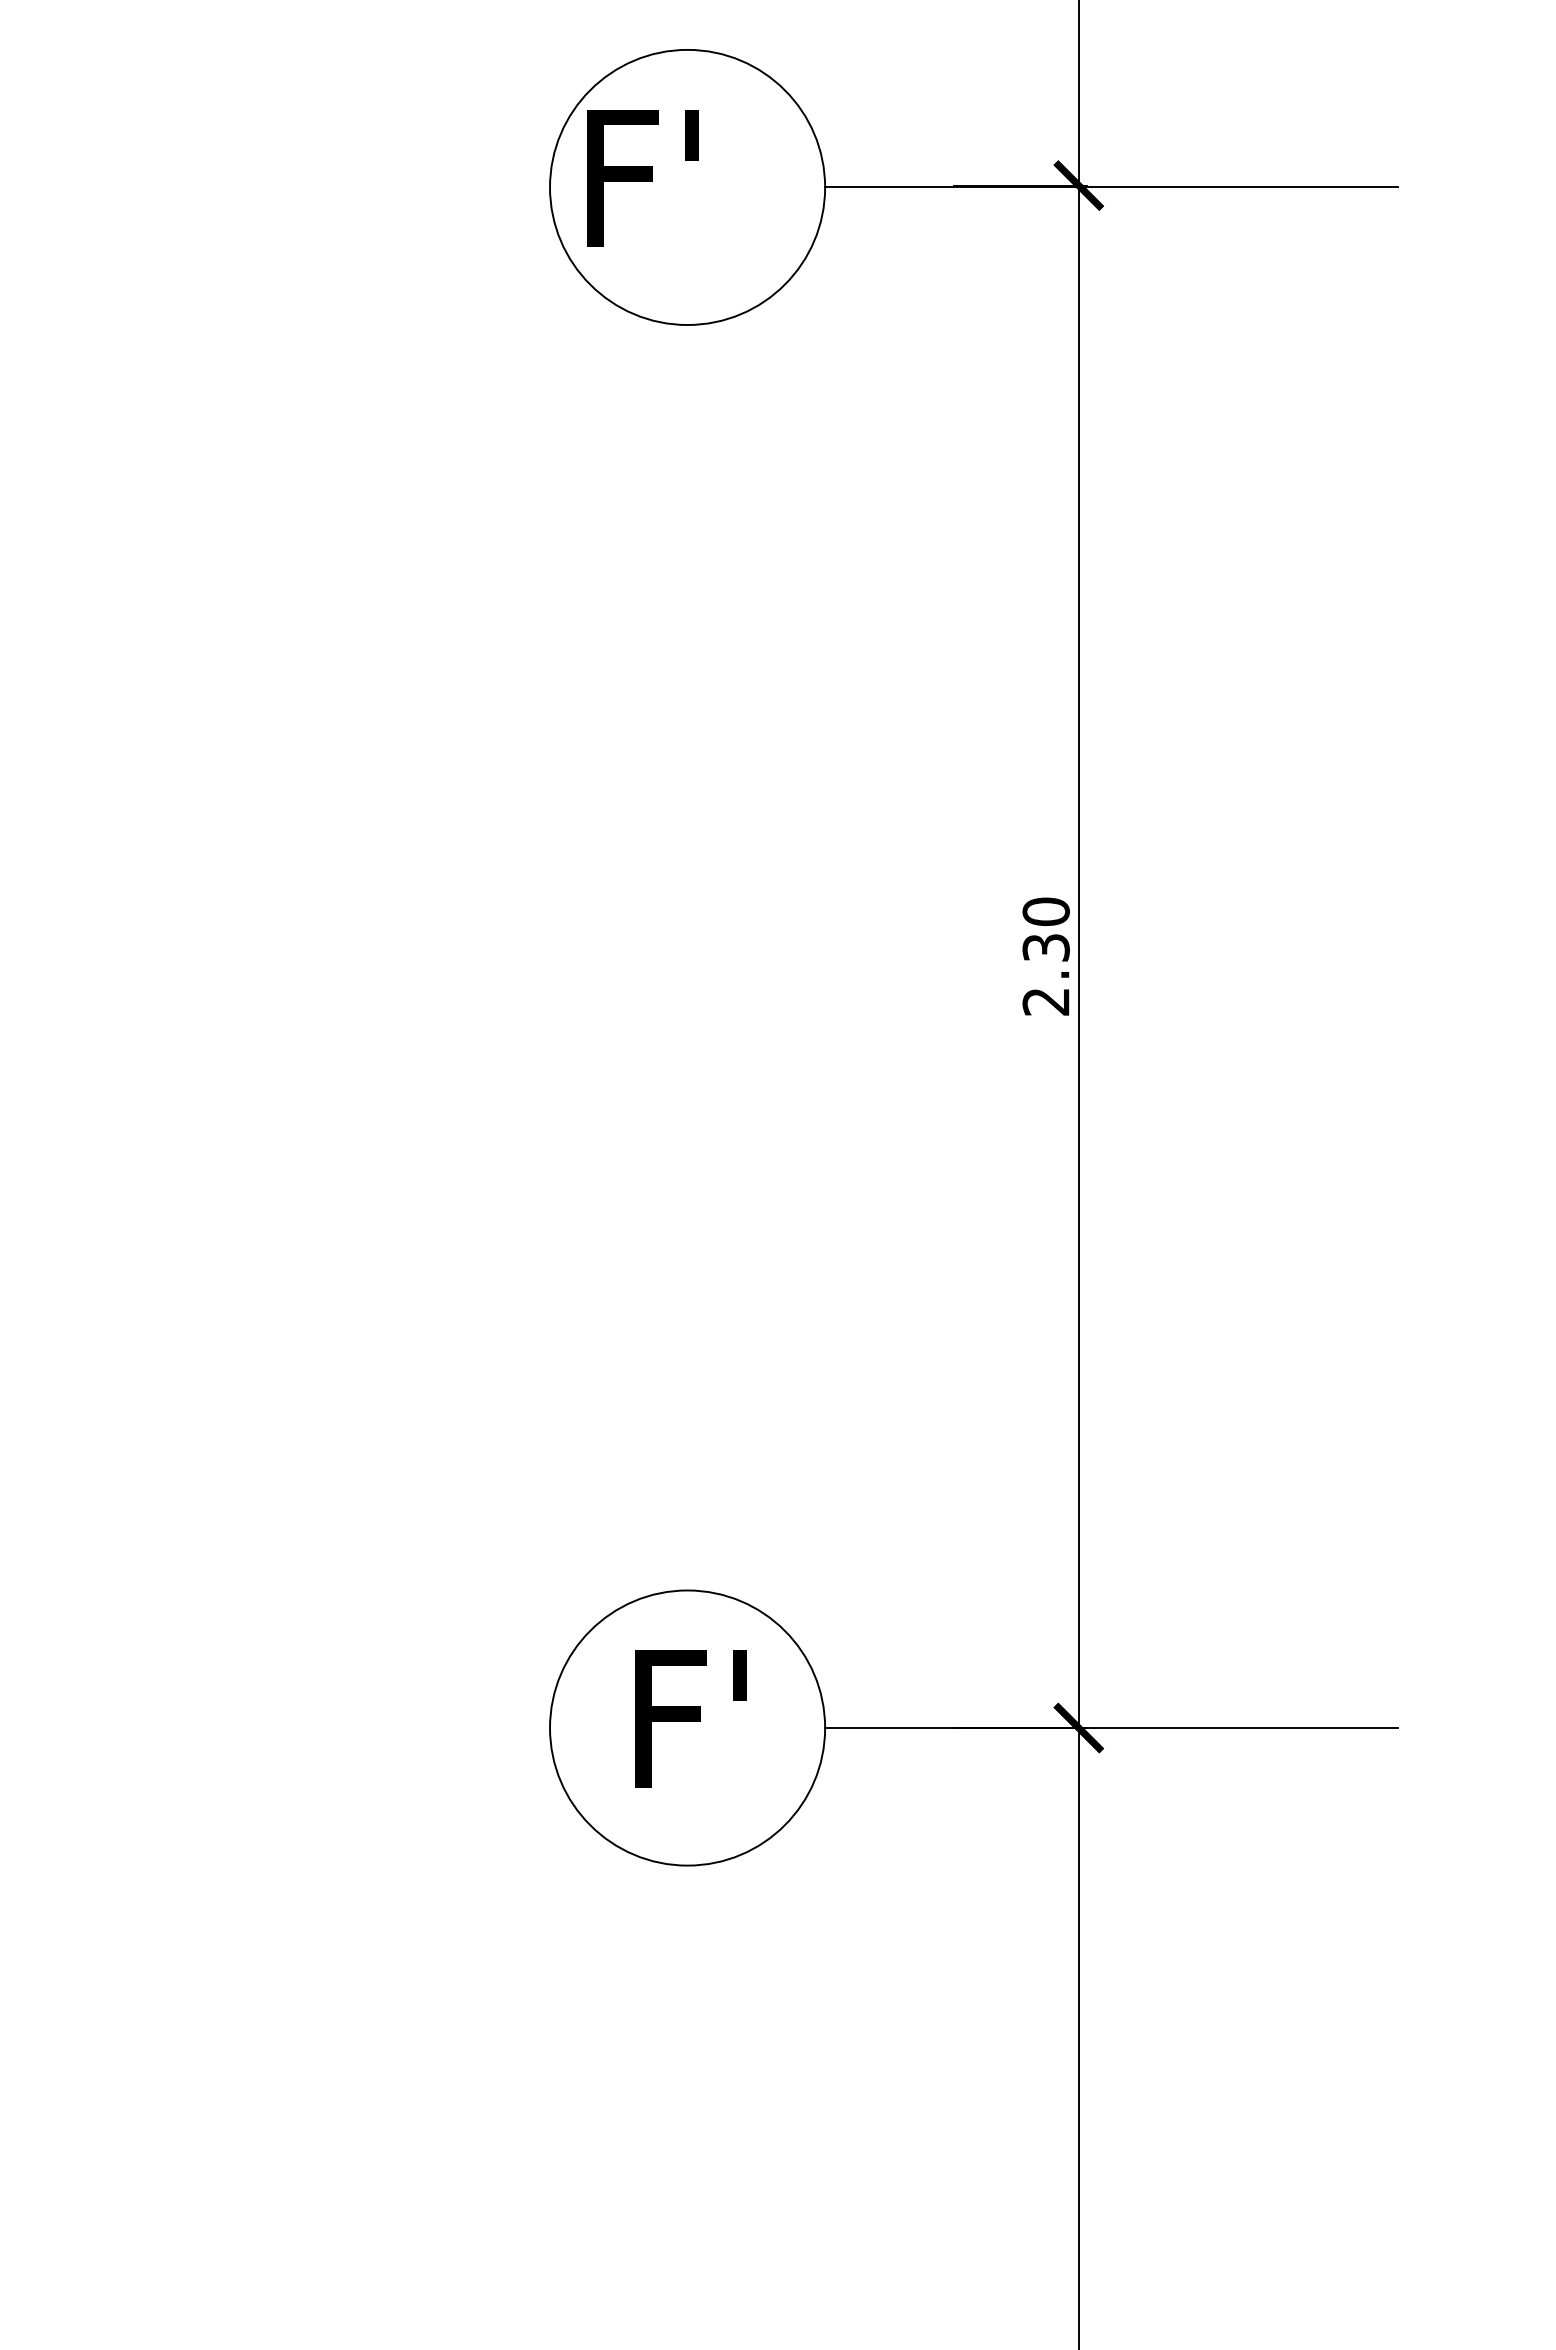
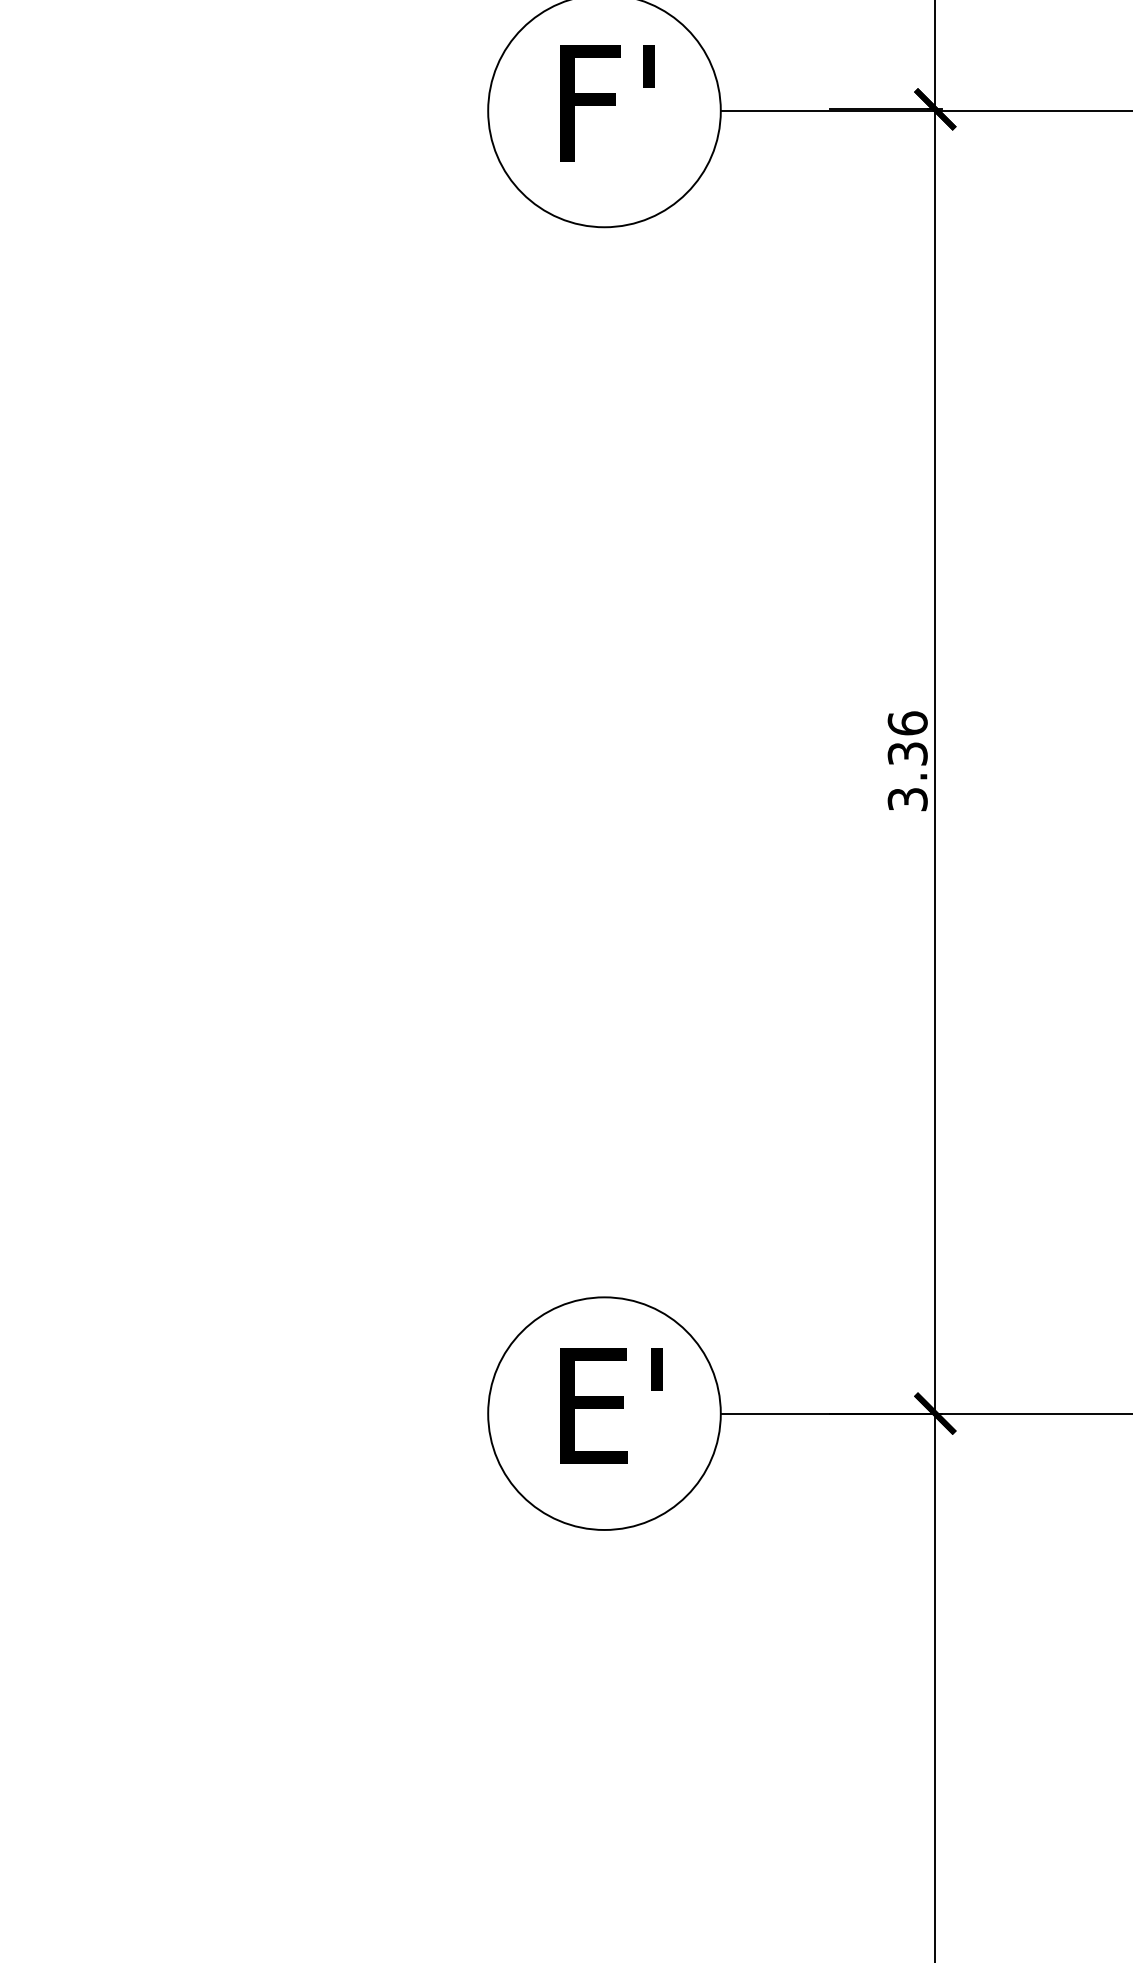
text: (642, 178) -> (606, 103), moved
text: (1045, 956) -> (907, 761), 2.30 -> 3.36
text: (703, 1718) -> (617, 1405), F' -> E'

